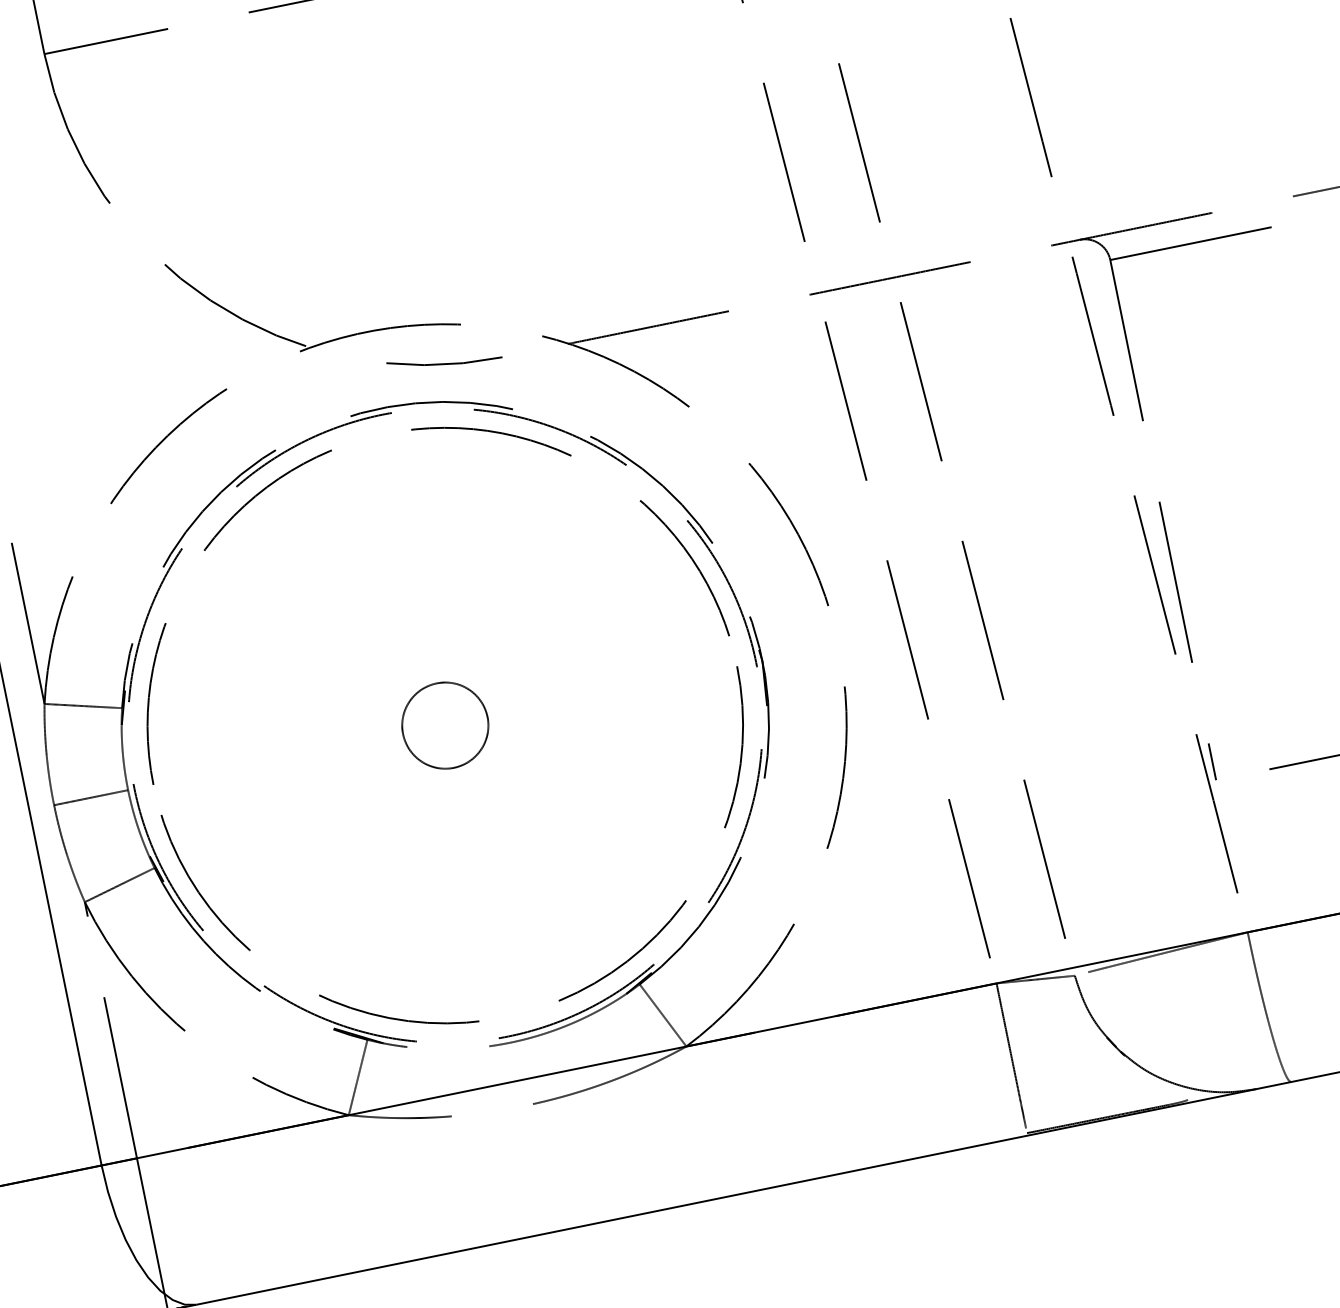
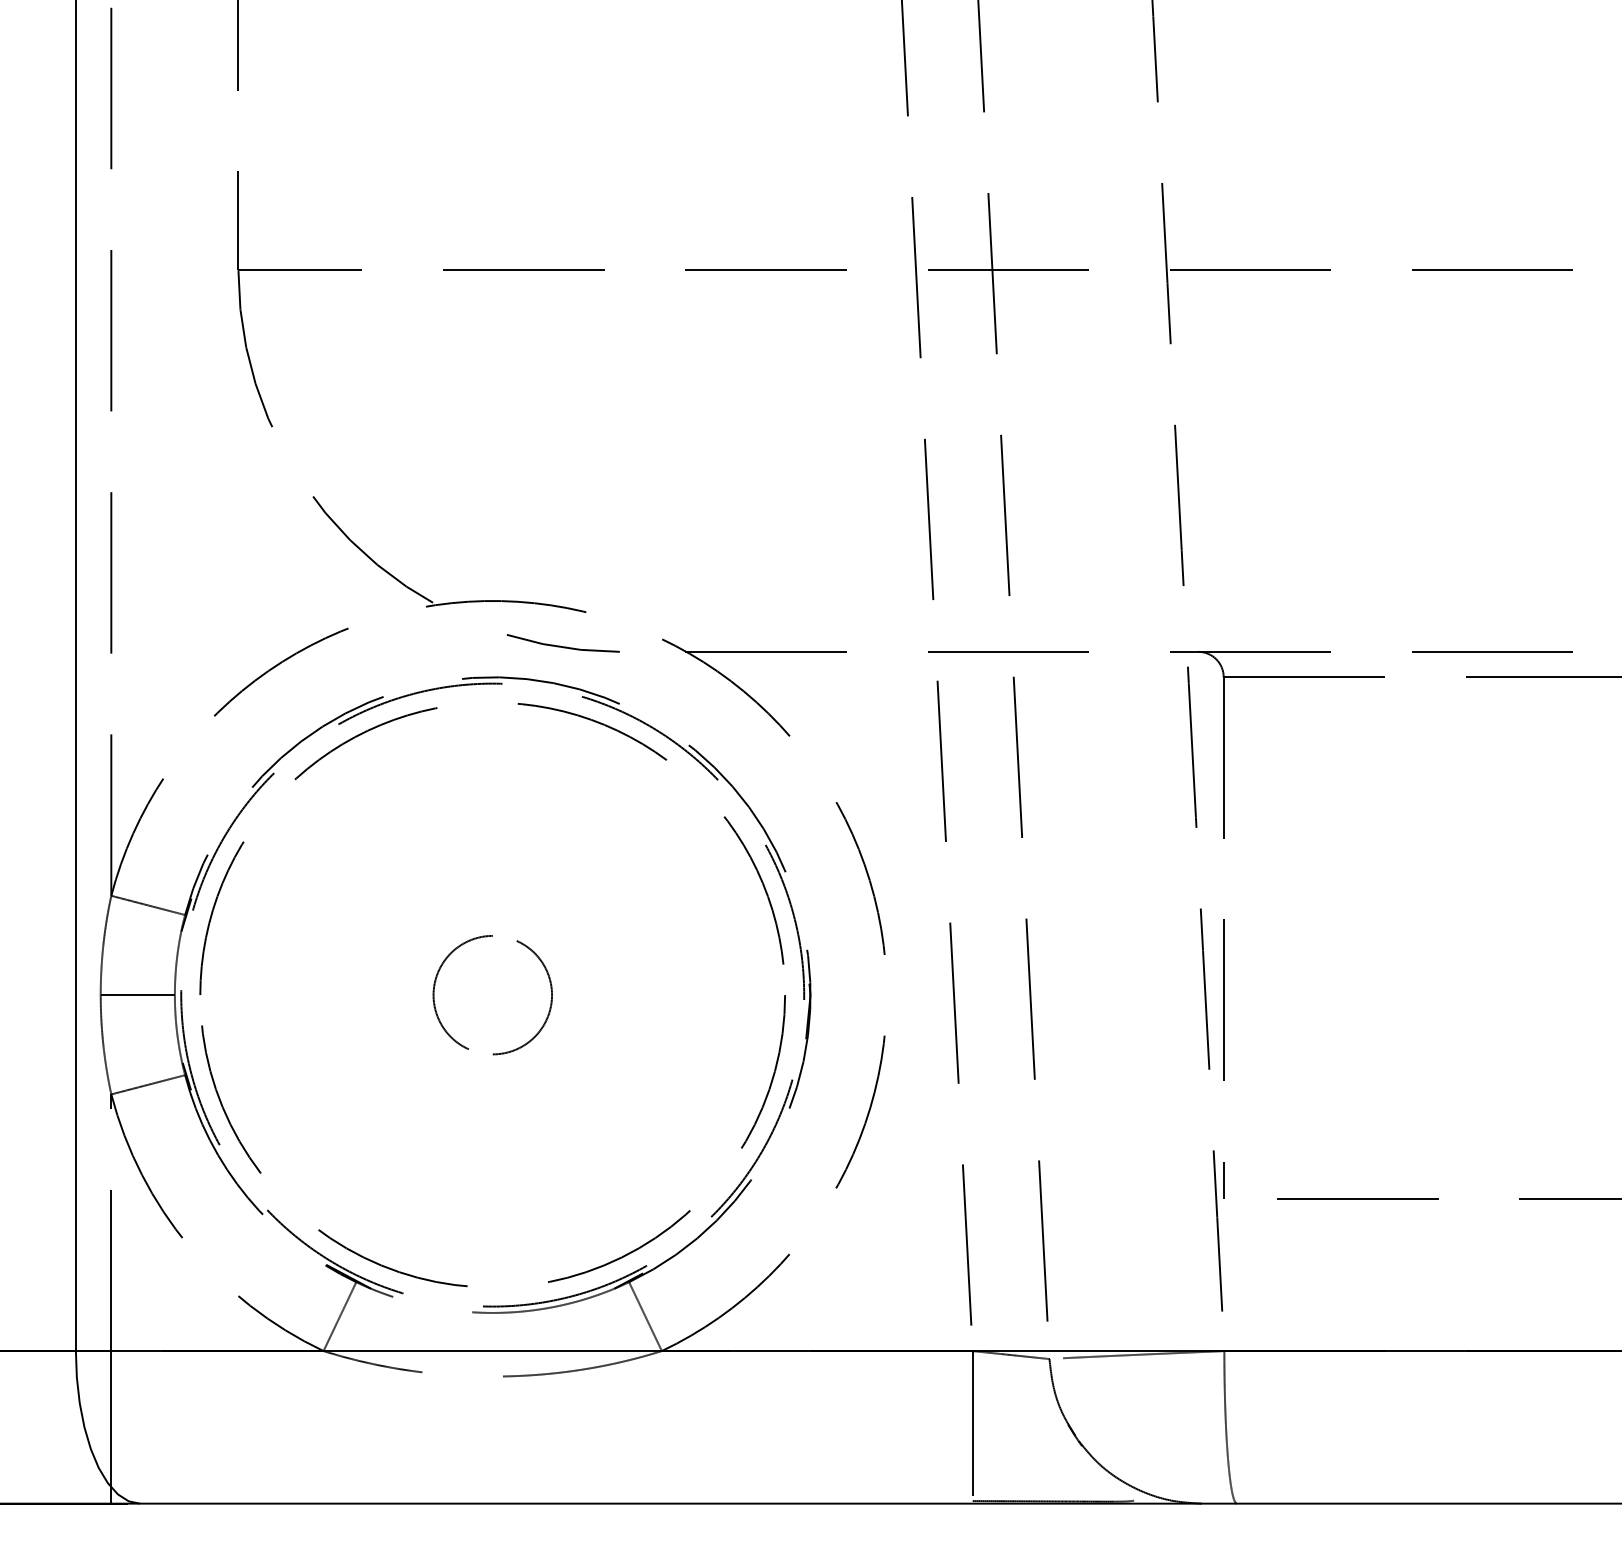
part: (444, 725) -> (492, 994), size x1.4

